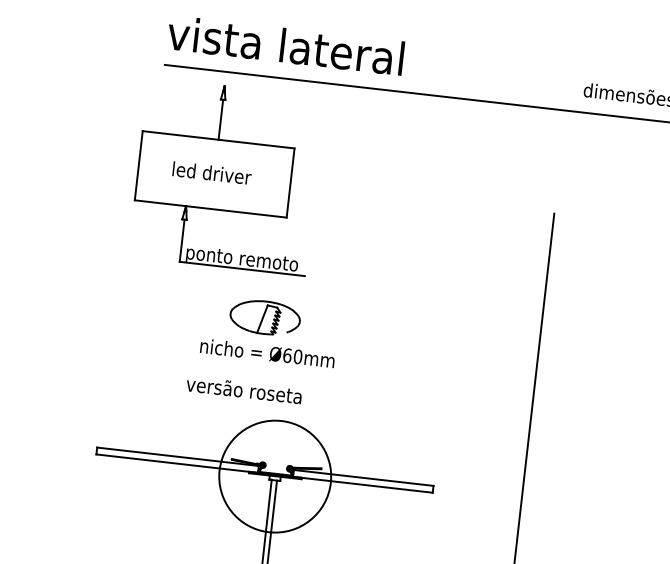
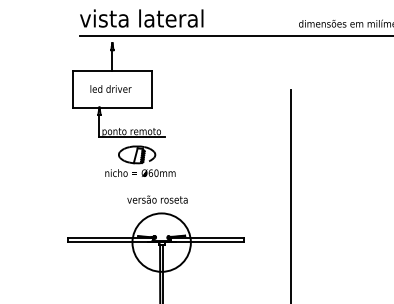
part: (270, 329) -> (140, 160), moved
text: (244, 389) -> (157, 199), moved

